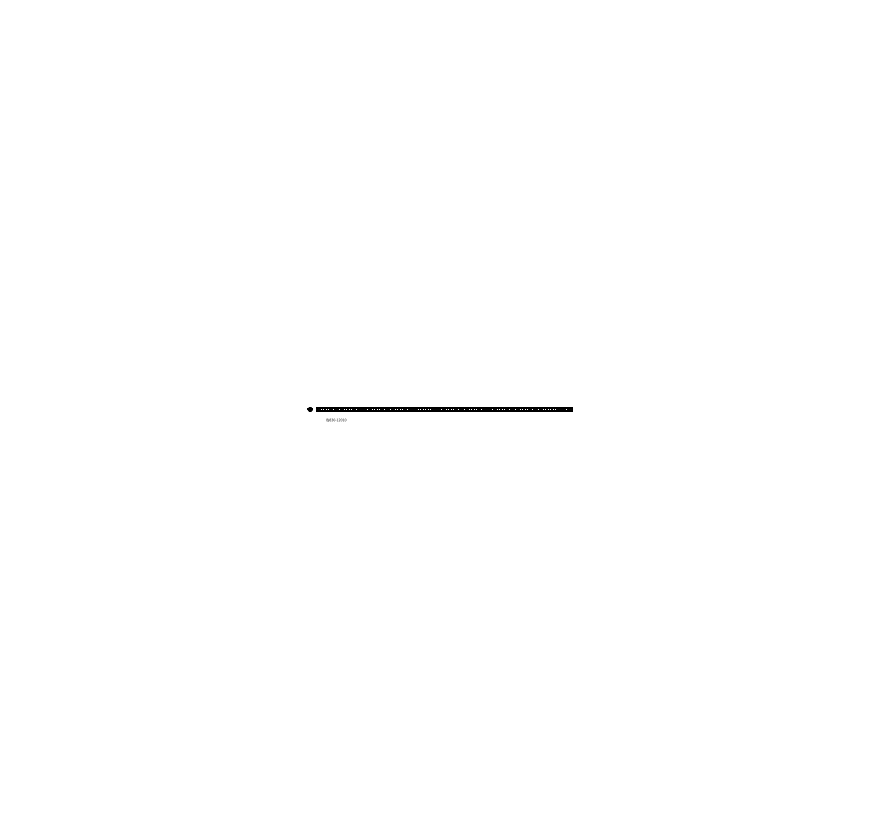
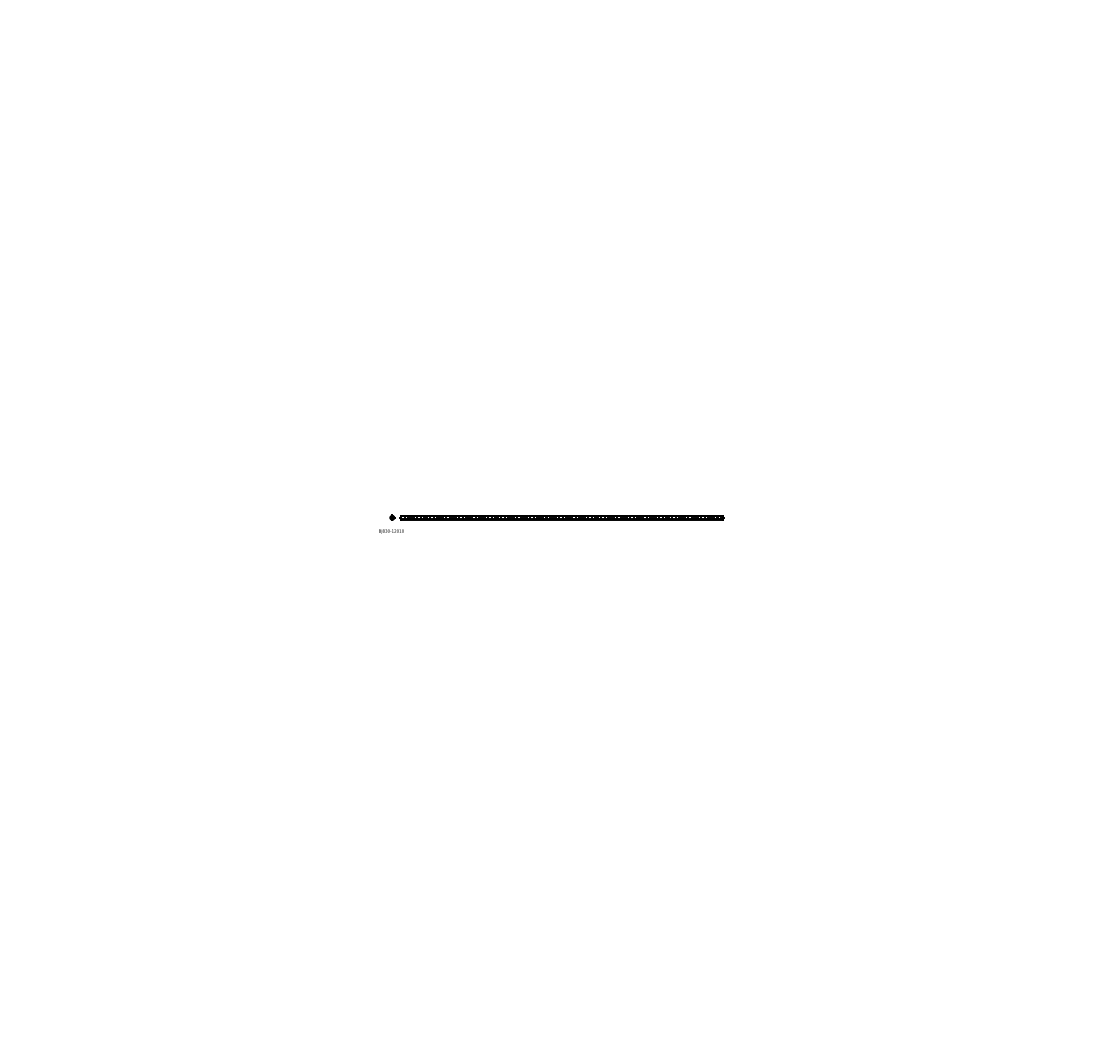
text: (336, 420) -> (391, 531), moved

